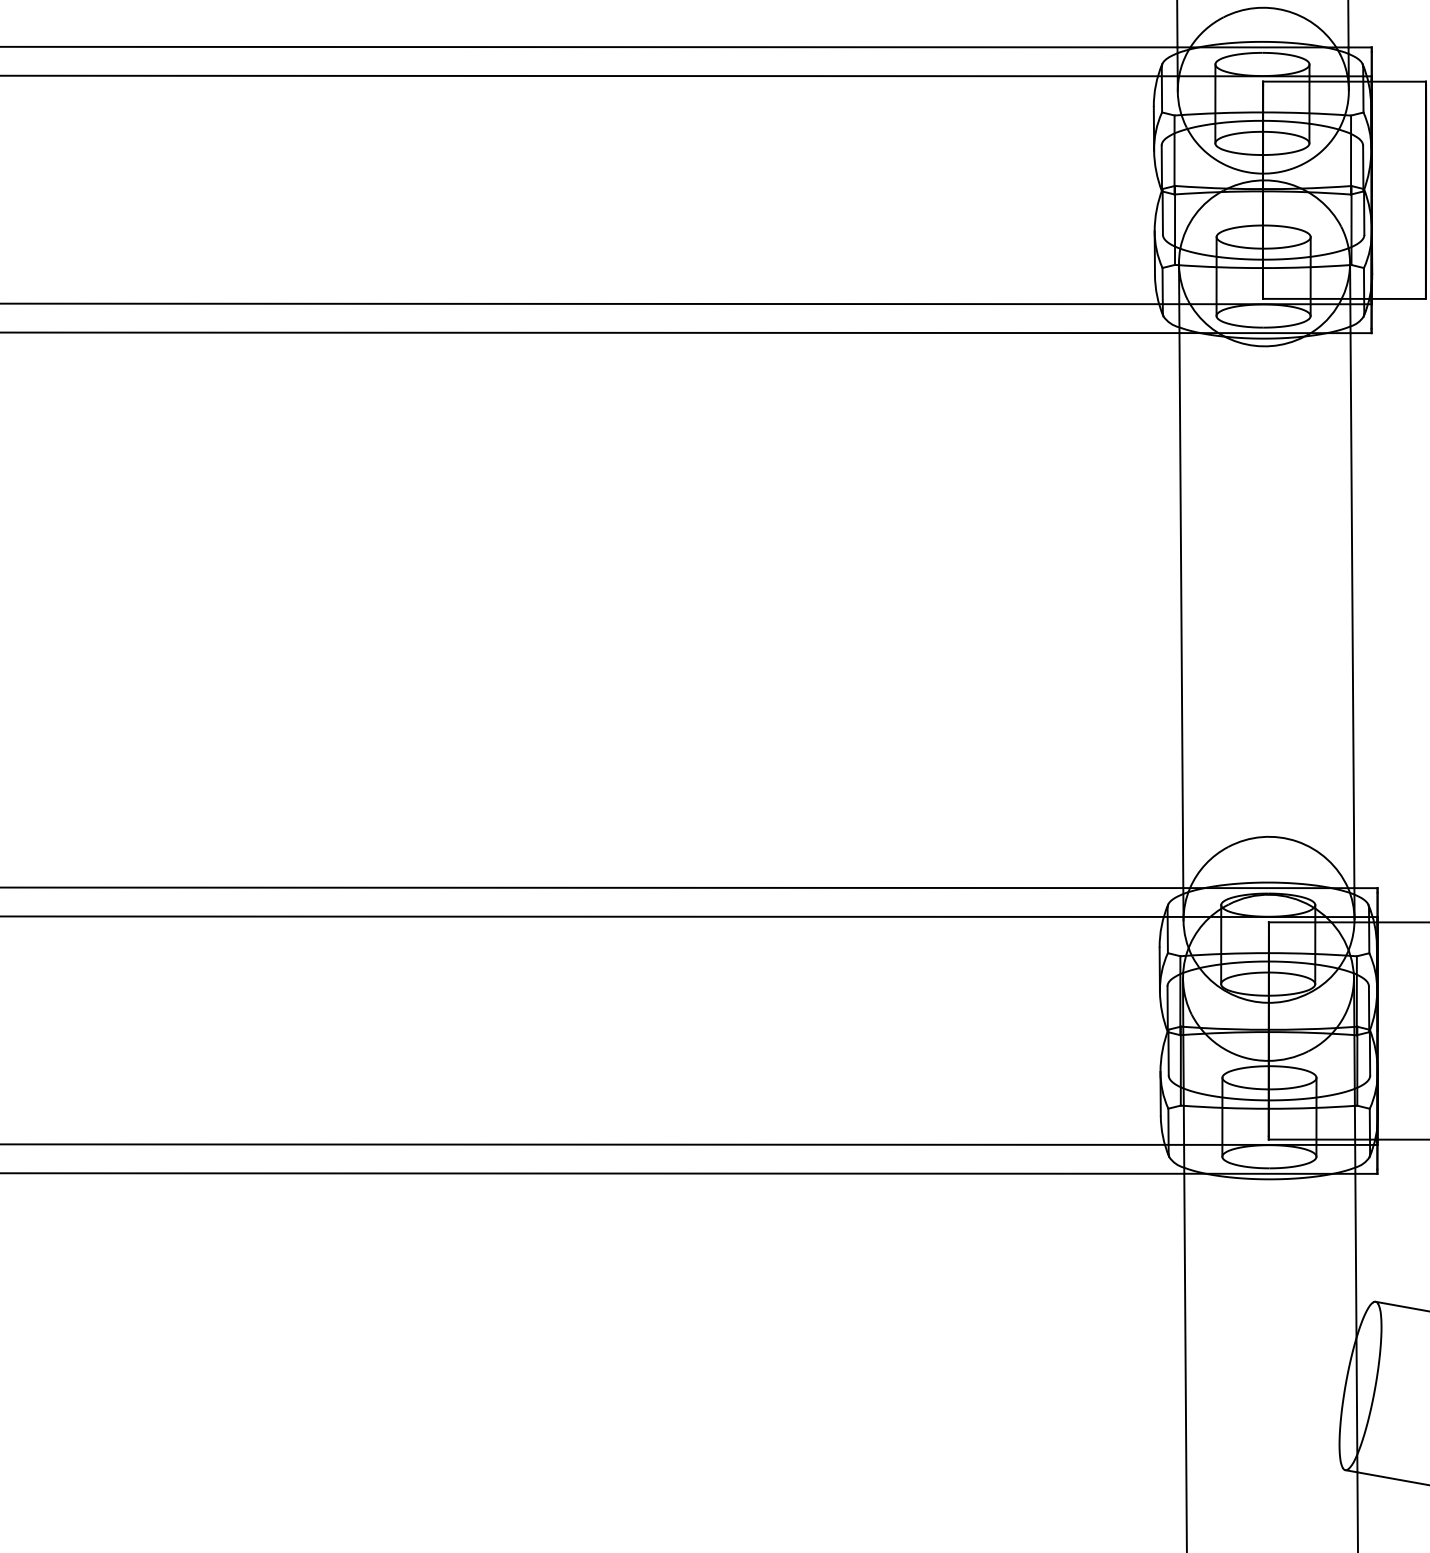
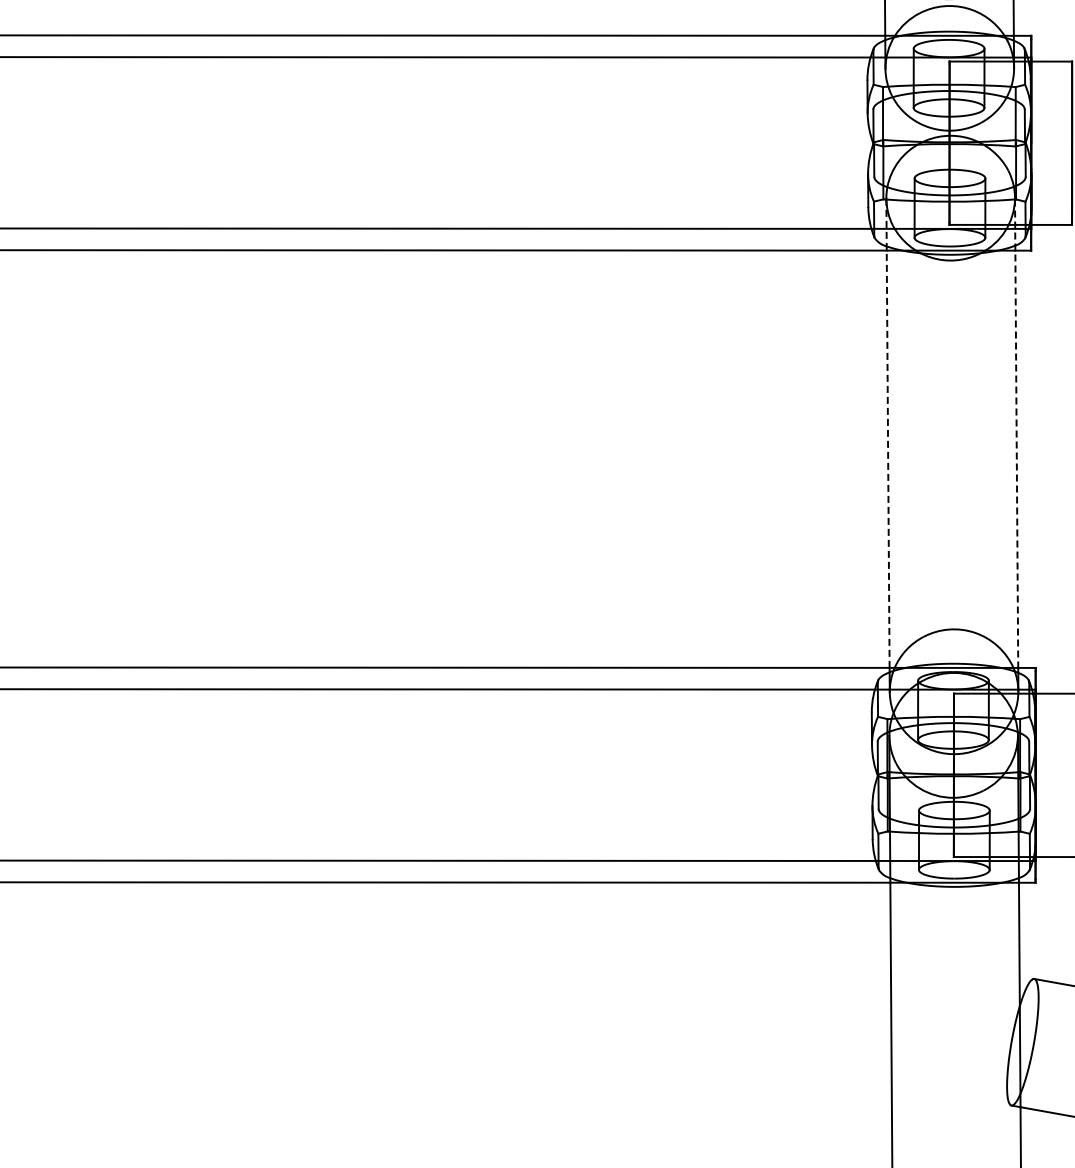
line: (1180, 576) -> (887, 433), solid -> dashed
line: (1352, 577) -> (1016, 434), solid -> dashed

